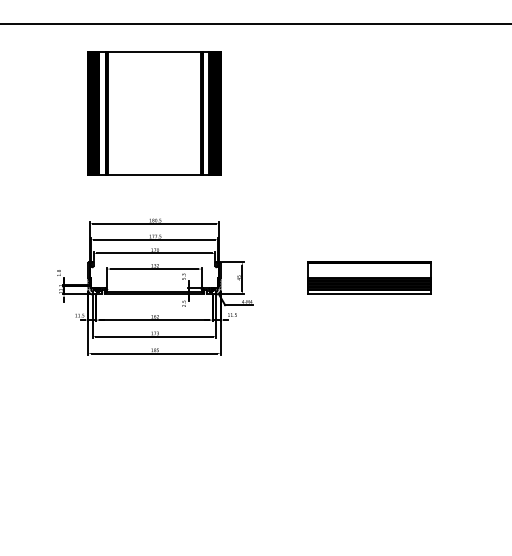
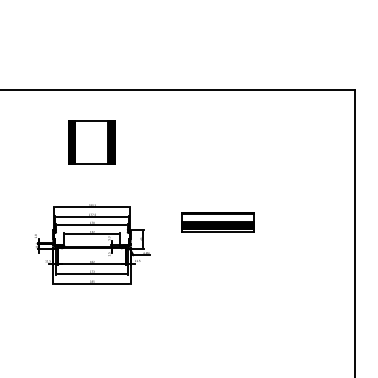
part: (153, 113) -> (91, 142), size x0.6
part: (368, 278) -> (217, 222), moved

